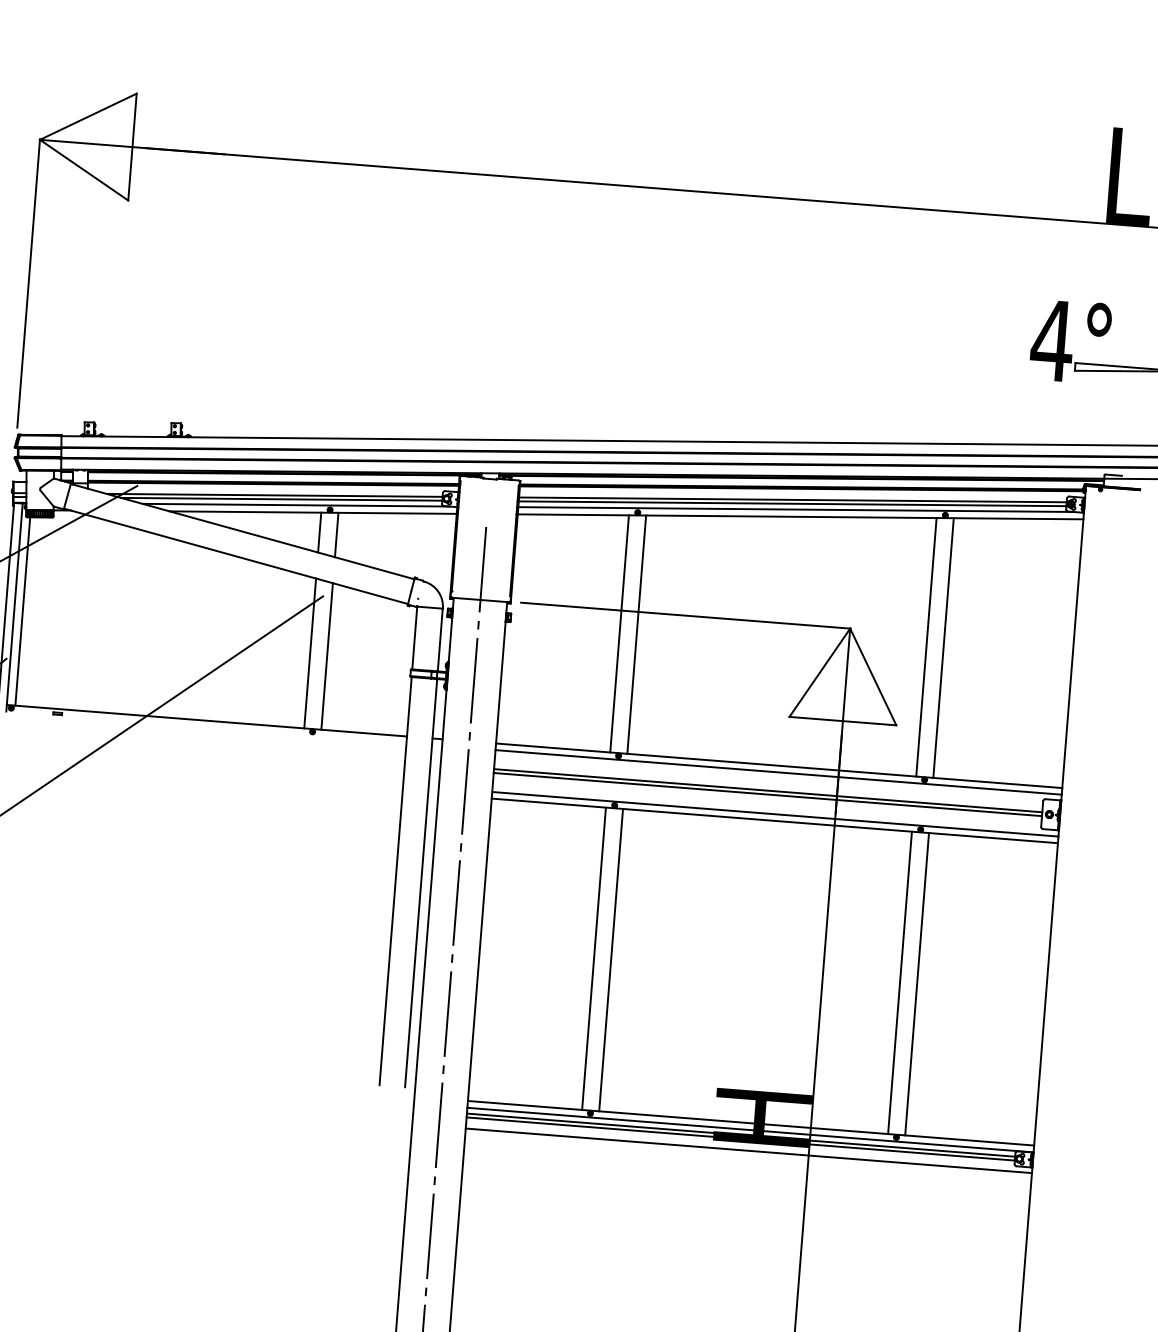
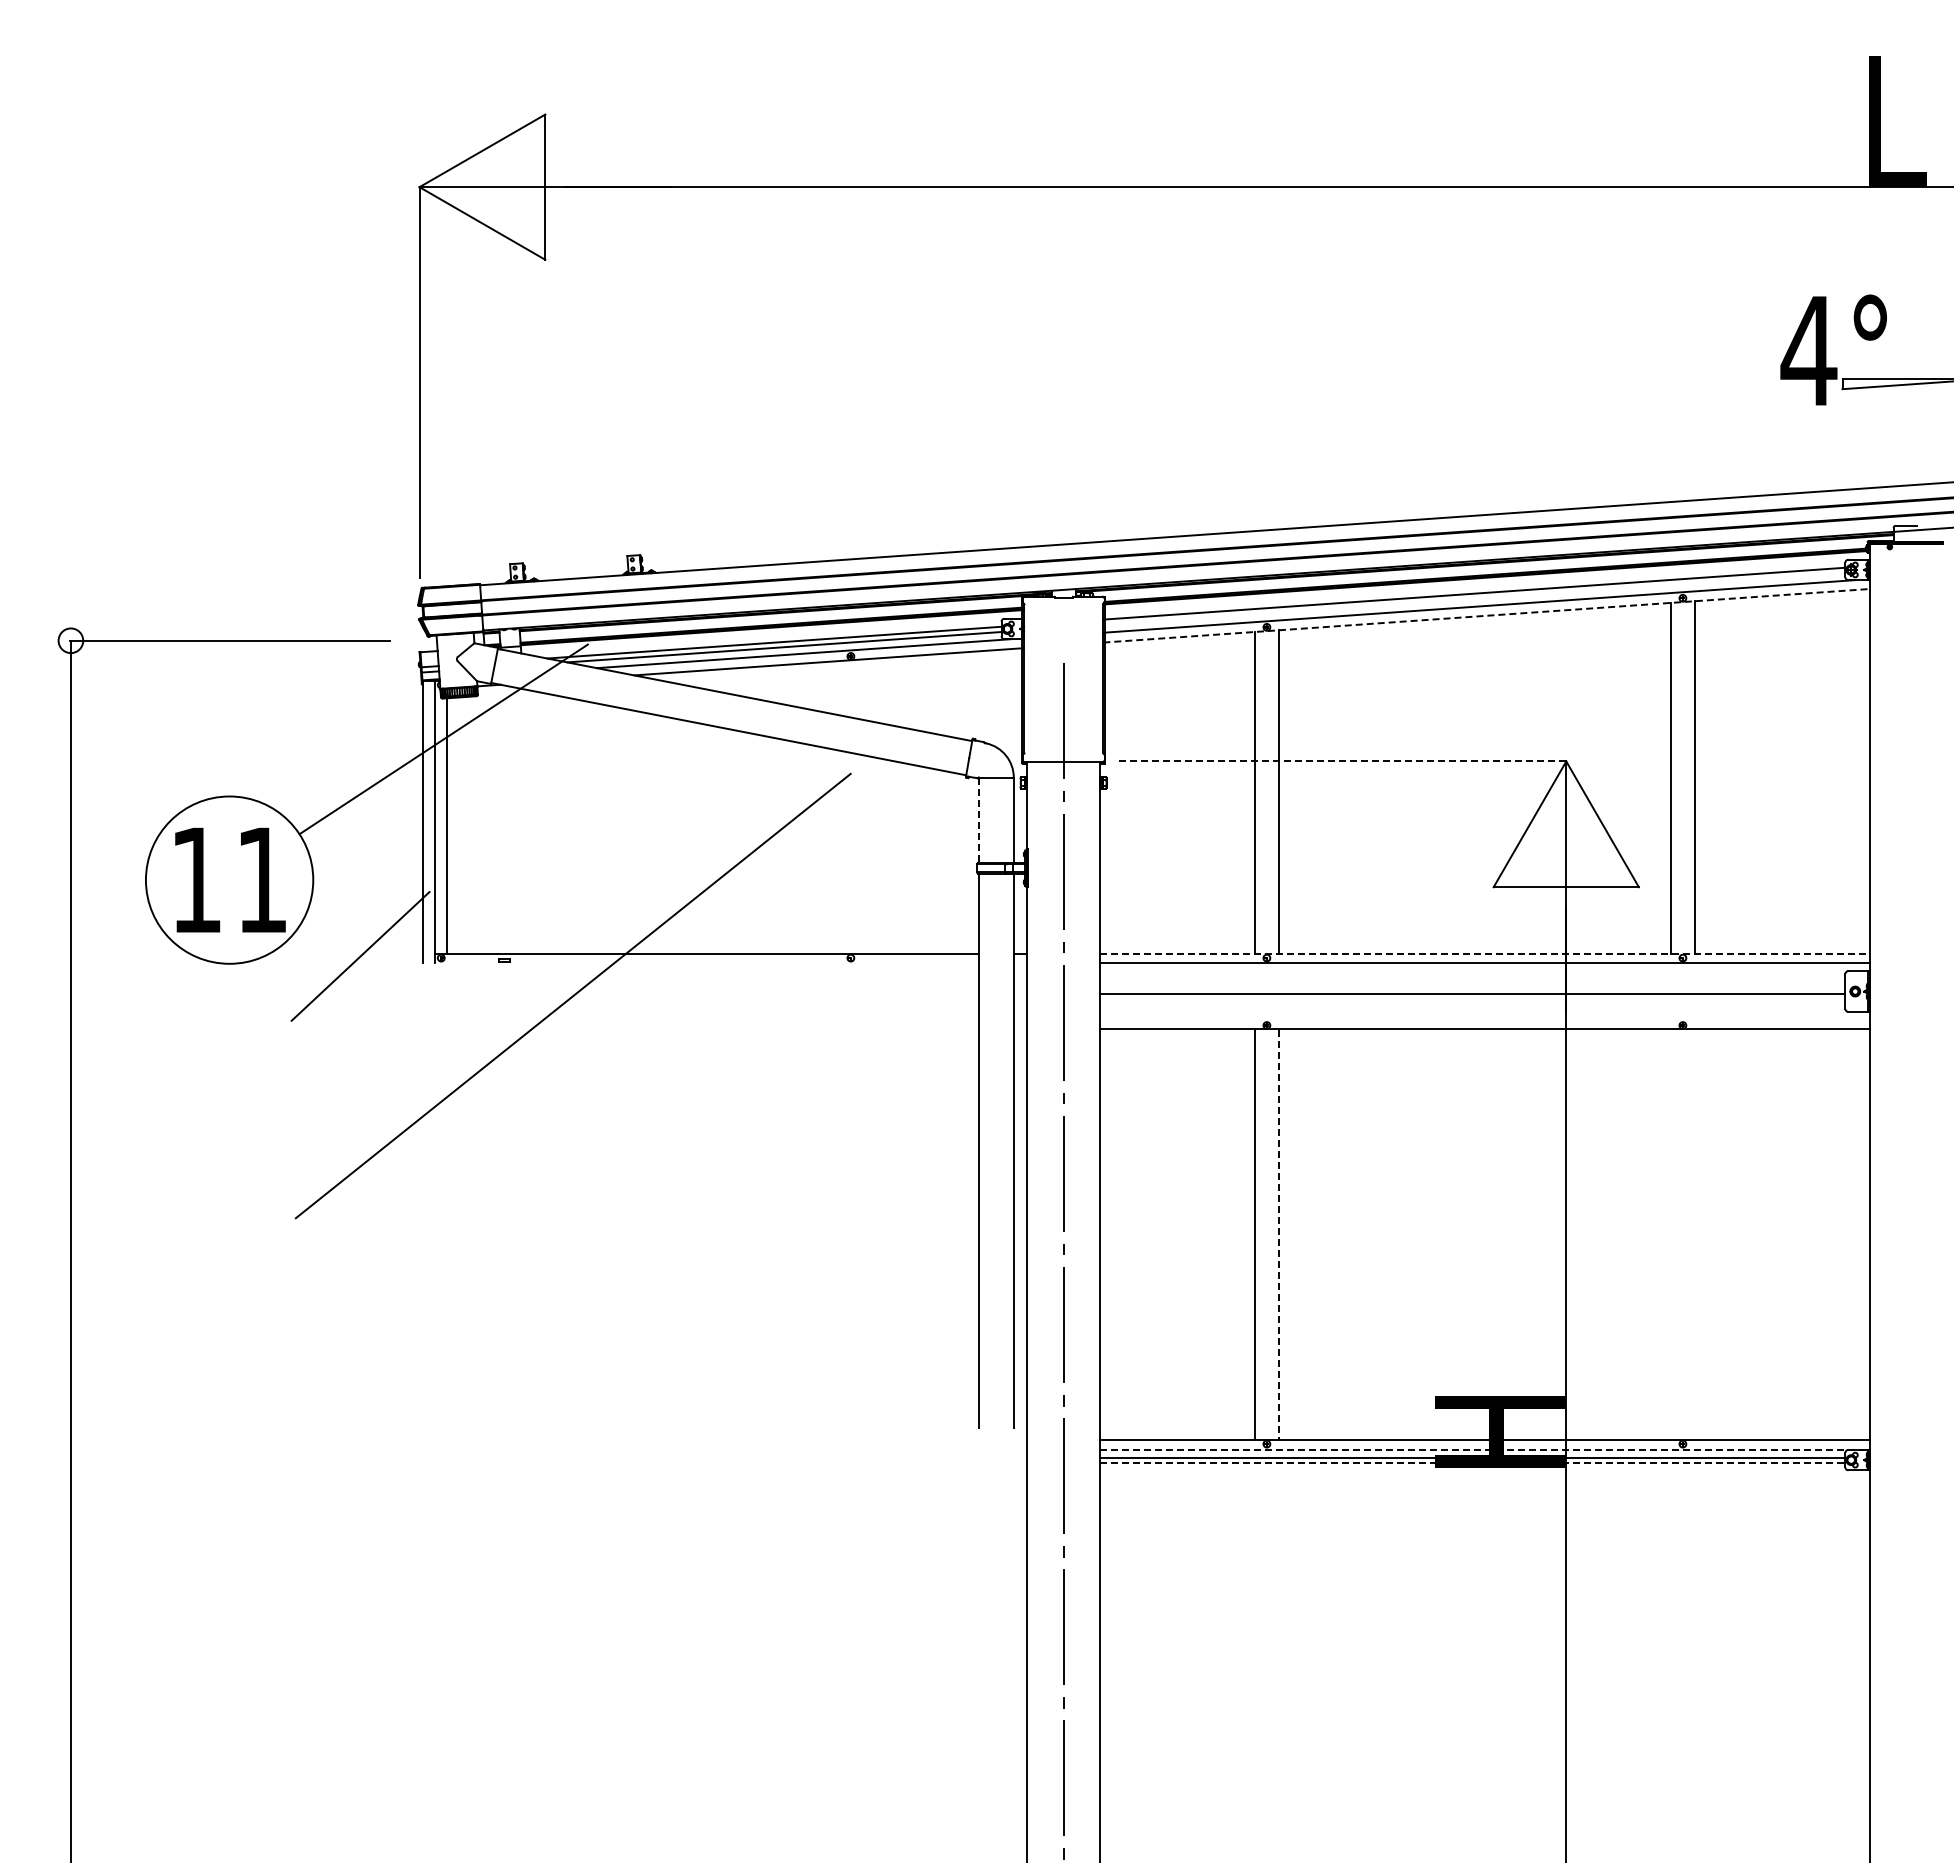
line: (792, 503) -> (1474, 598), removed
line: (800, 516) -> (1487, 615), solid -> dashed
line: (319, 532) -> (839, 688), removed
line: (336, 534) -> (862, 689), removed
line: (685, 615) -> (1342, 761), solid -> dashed
line: (414, 638) -> (978, 820), solid -> dashed
line: (310, 653) -> (839, 852), removed
line: (327, 656) -> (862, 854), removed
line: (778, 765) -> (1484, 954), solid -> dashed
line: (768, 790) -> (1472, 989), removed
line: (775, 814) -> (1484, 1020), removed
line: (611, 960) -> (1278, 1235), solid -> dashed
line: (900, 982) -> (1671, 1234), removed
line: (917, 983) -> (1694, 1234), removed
line: (750, 1129) -> (1484, 1449), solid -> dashed
line: (740, 1138) -> (1472, 1462), solid -> dashed
line: (748, 1150) -> (1484, 1477), removed

